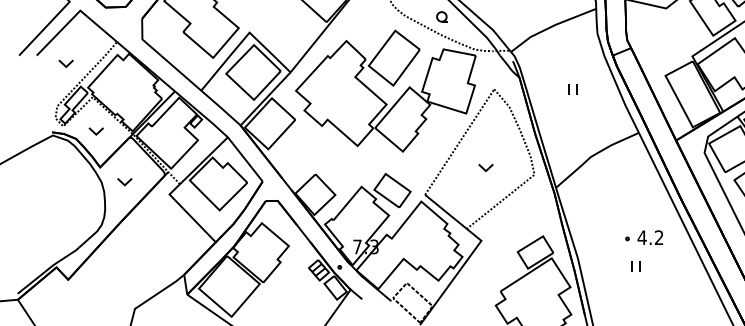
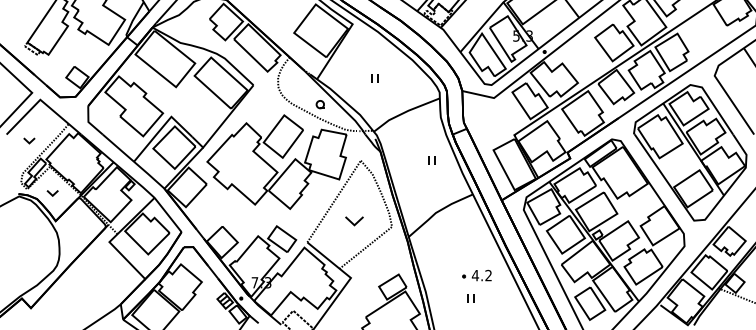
part: (572, 89) -> (431, 160), moved
part: (485, 167) -> (354, 221), size x1.6
part: (124, 182) -> (74, 232), removed

